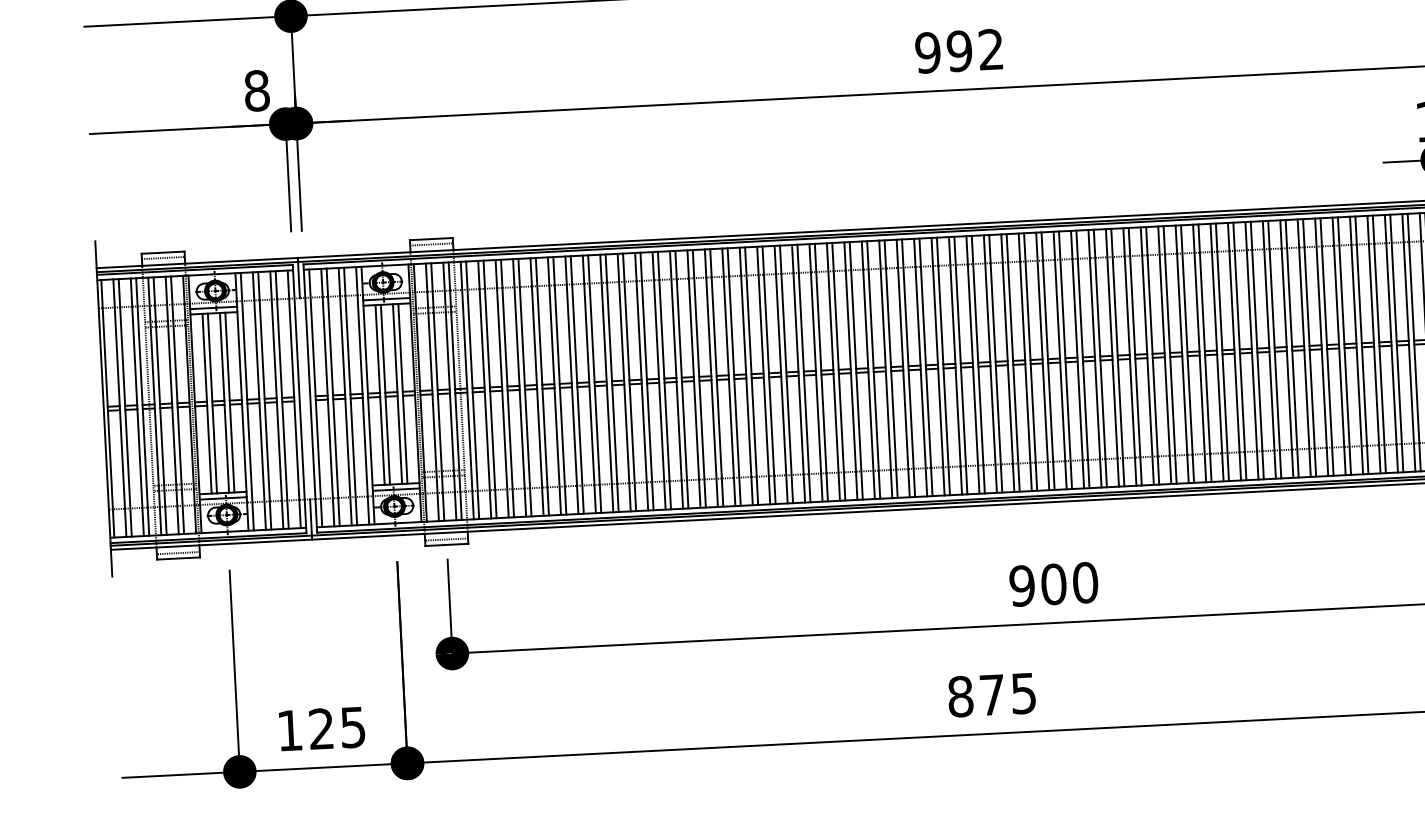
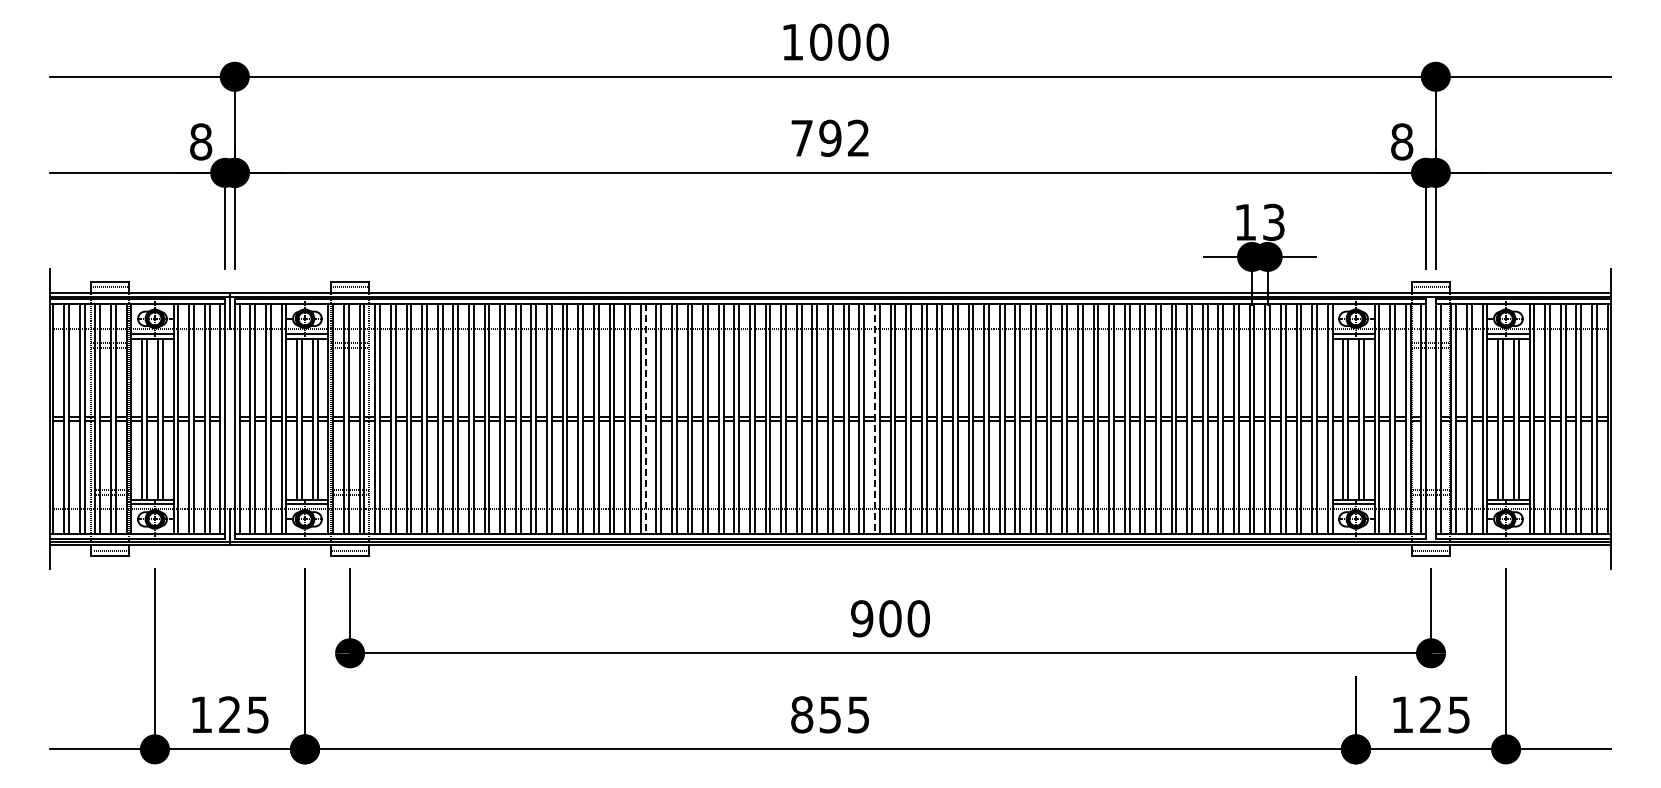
text: (928, 51) -> (802, 137), 992 -> 792
line: (1024, 362) -> (874, 419), solid -> dashed
line: (769, 375) -> (645, 419), solid -> dashed
text: (991, 694) -> (829, 714), 875 -> 855

